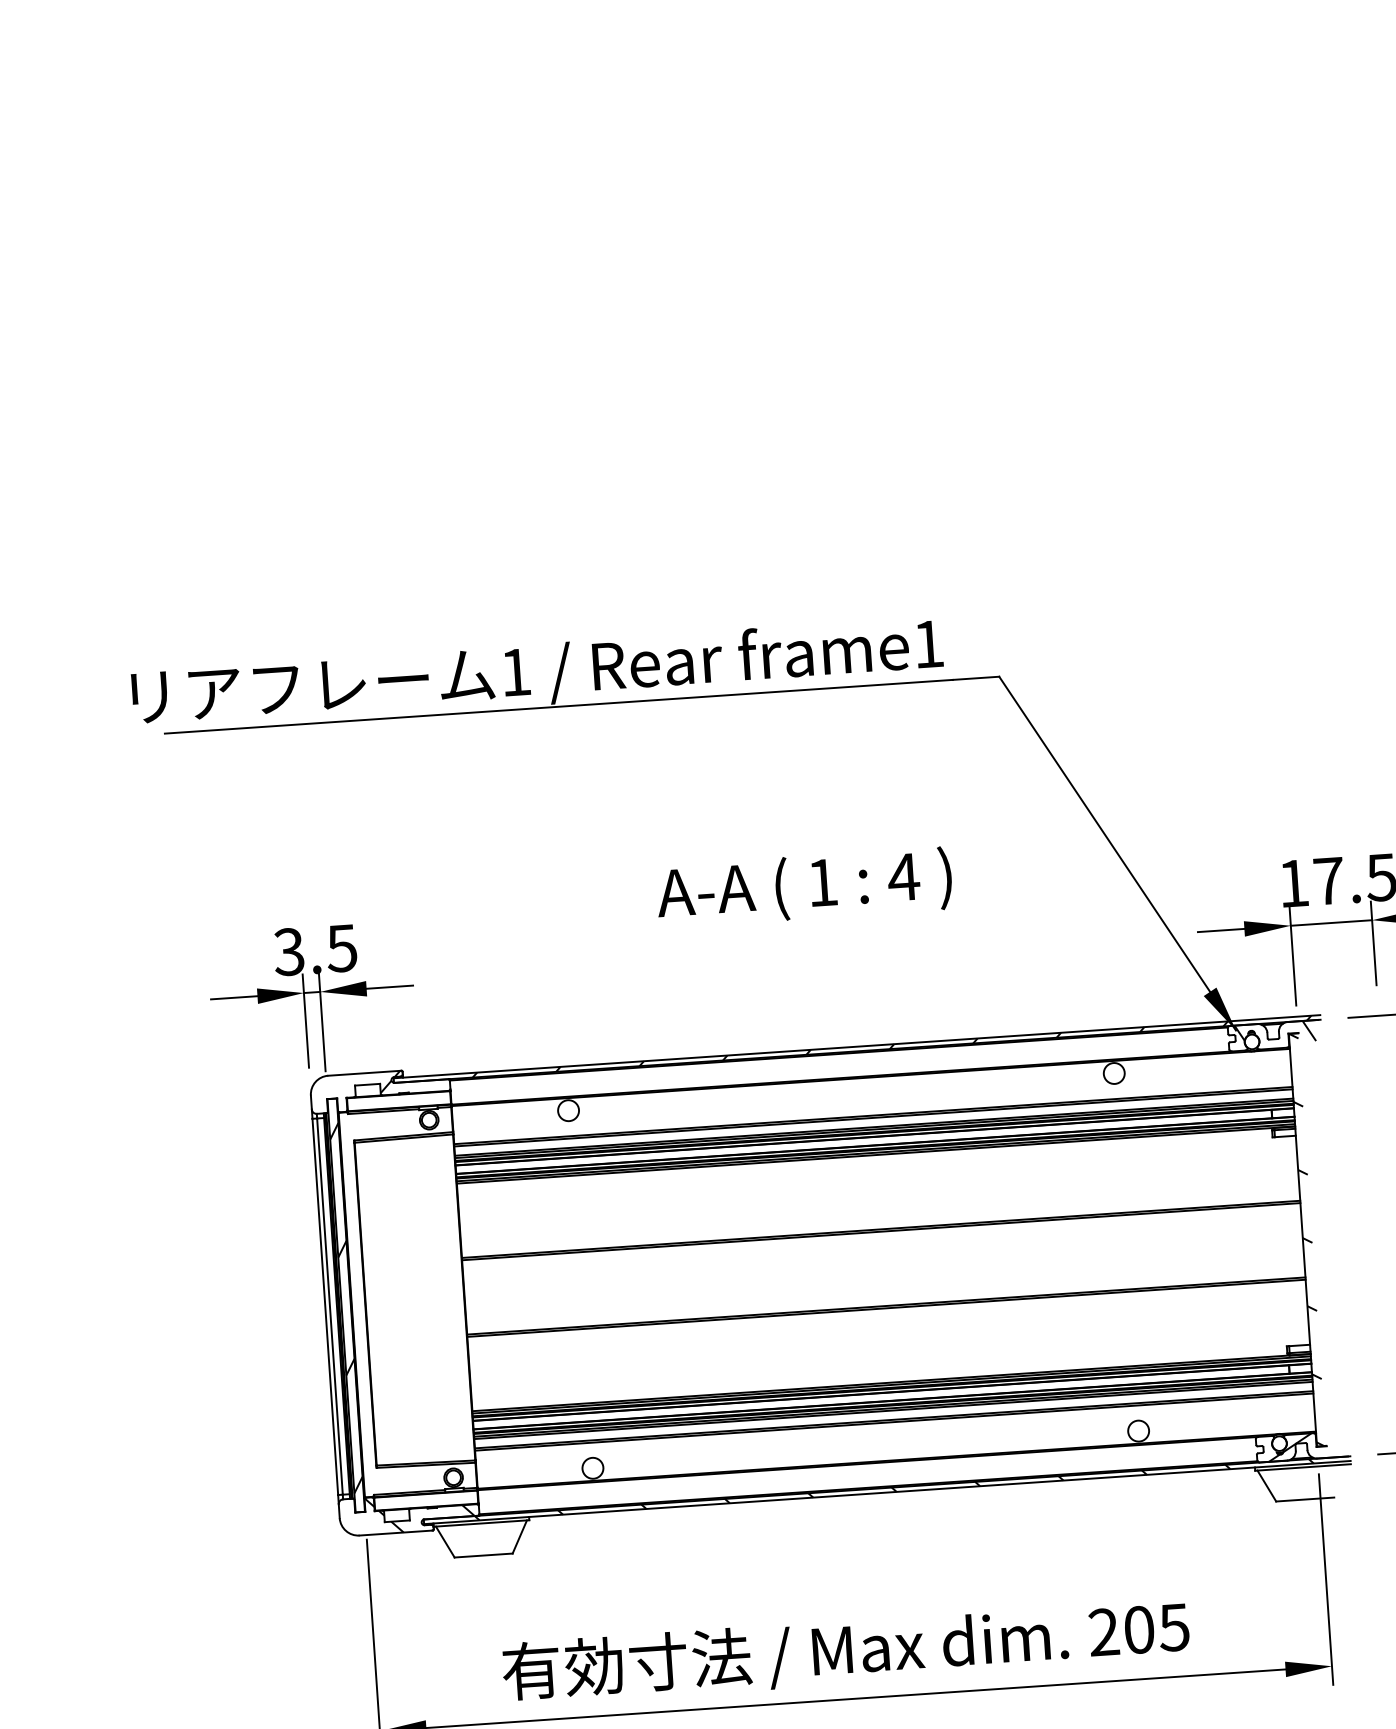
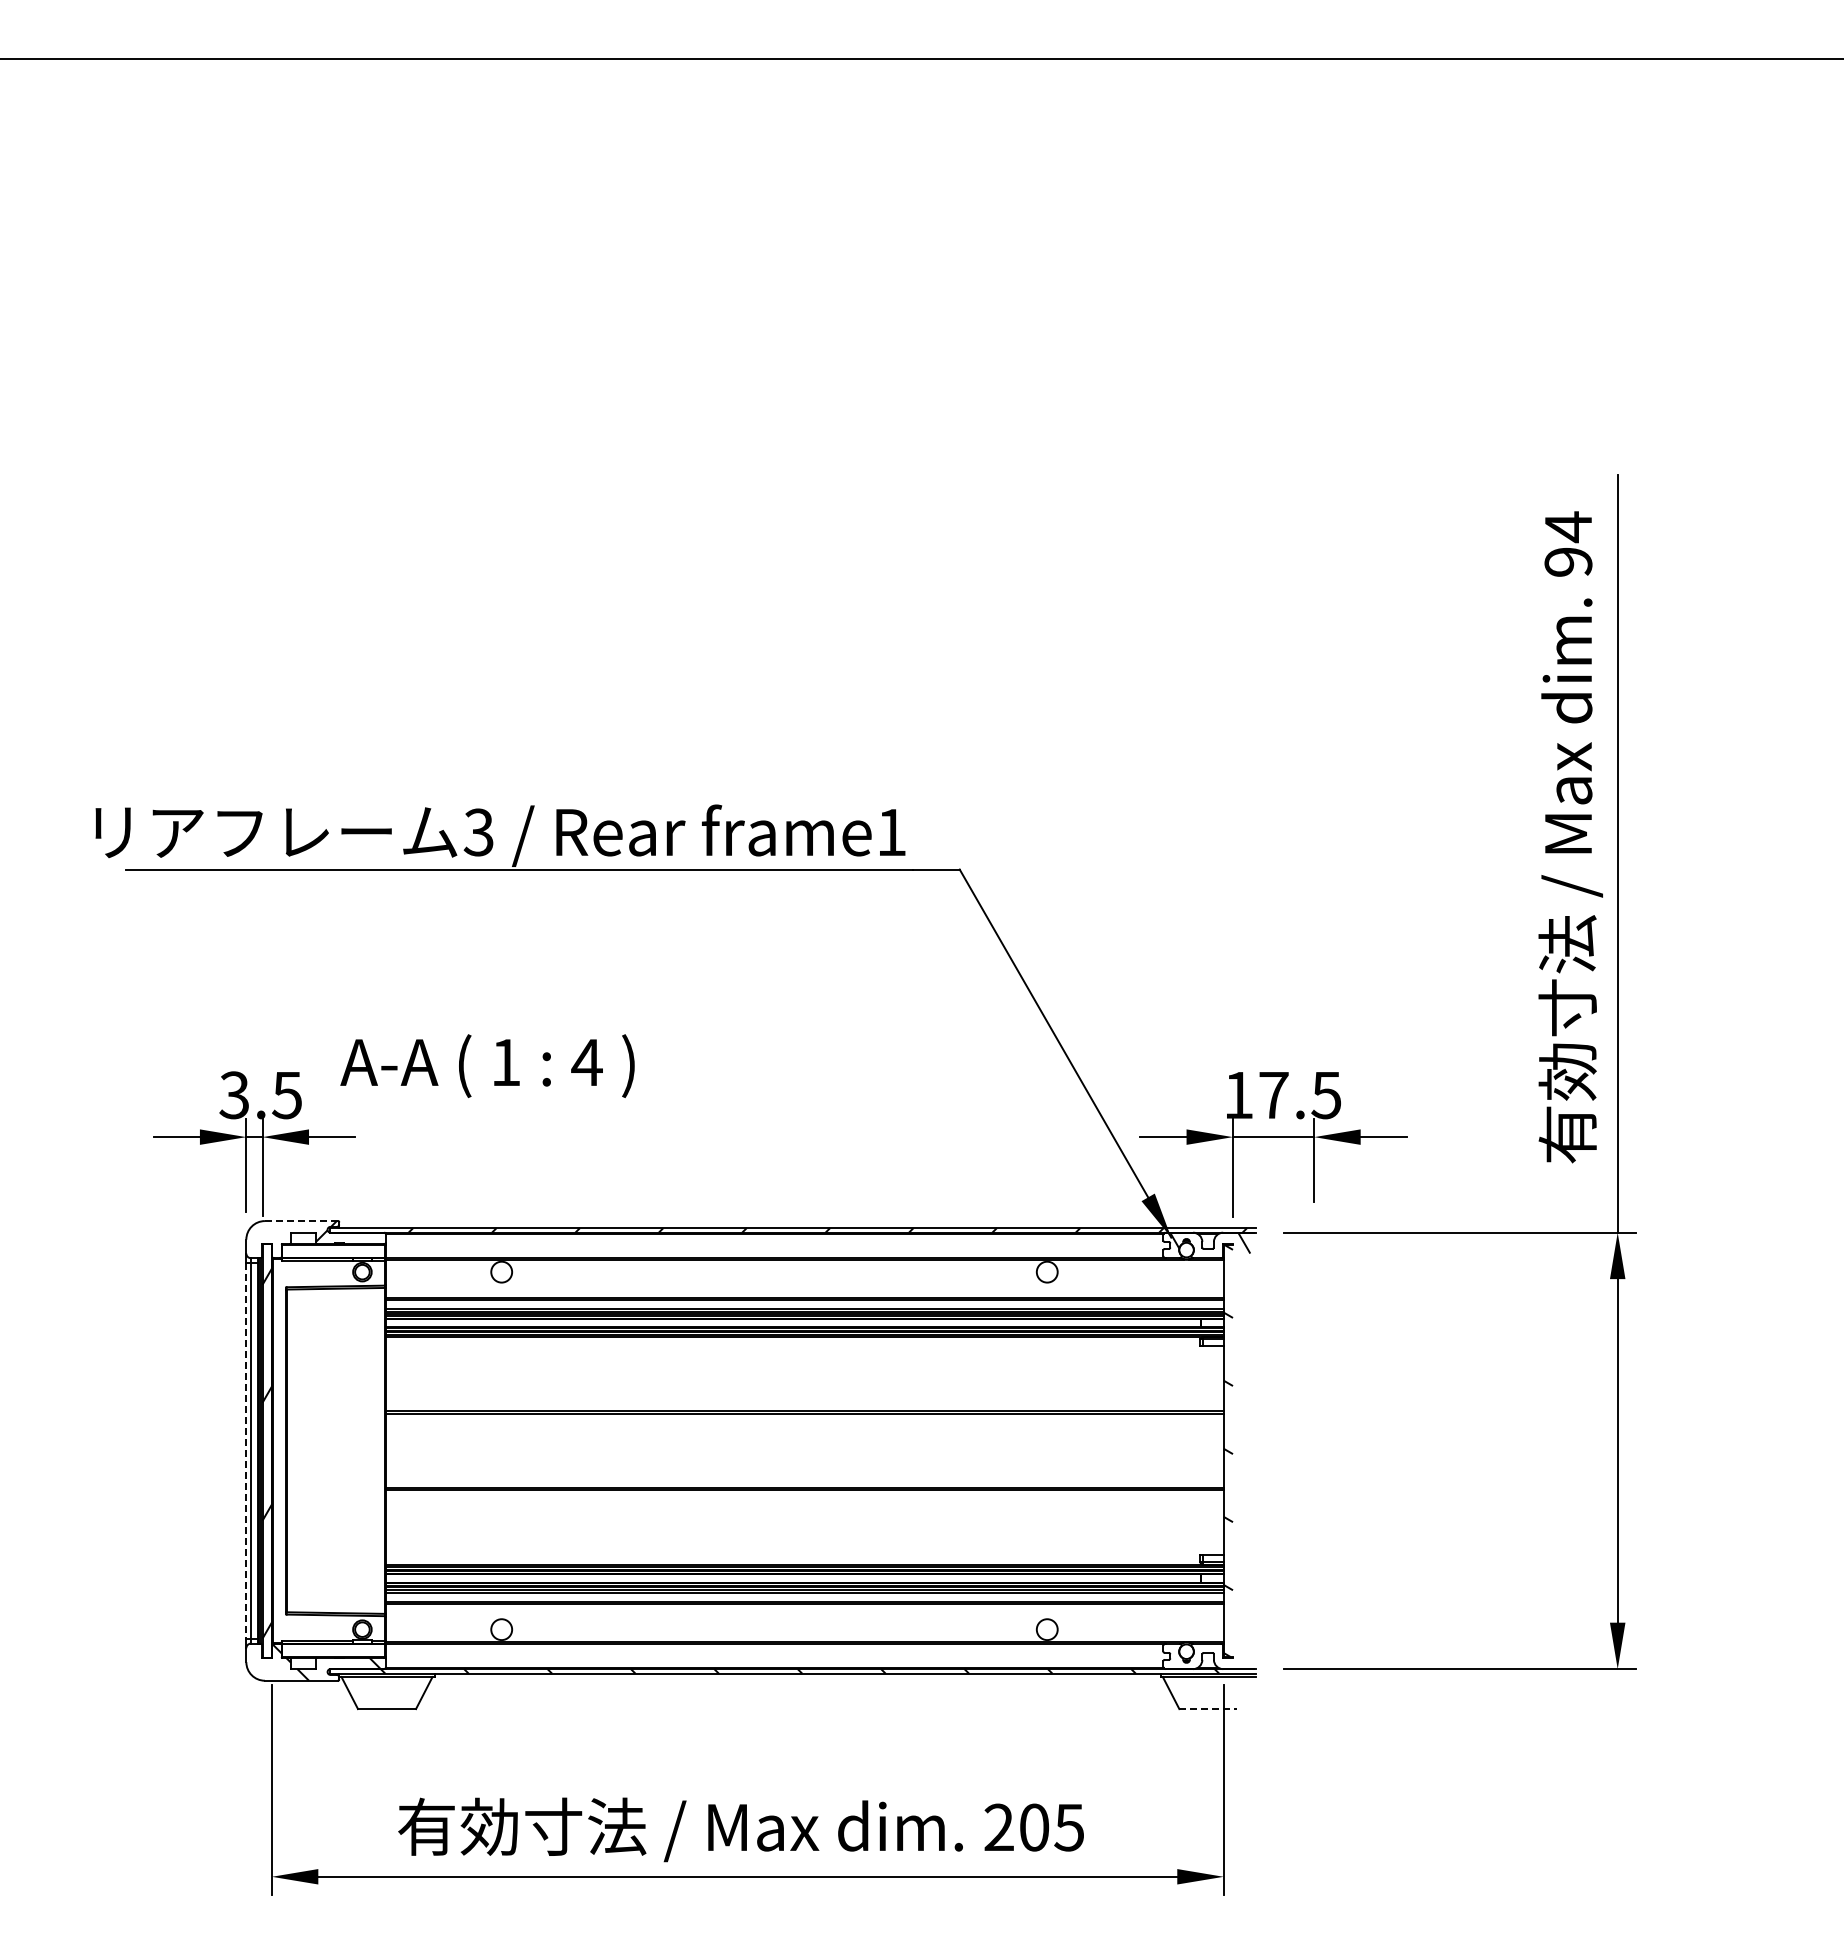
text: (515, 672) -> (478, 832), 1 -> 3
text: (804, 886) -> (487, 1065), moved
line: (363, 1073) -> (300, 1221), solid -> dashed
line: (325, 1307) -> (246, 1451), solid -> dashed
hatch: (1289, 1447) -> (1196, 1656), removed
line: (1305, 1499) -> (1208, 1709), solid -> dashed

